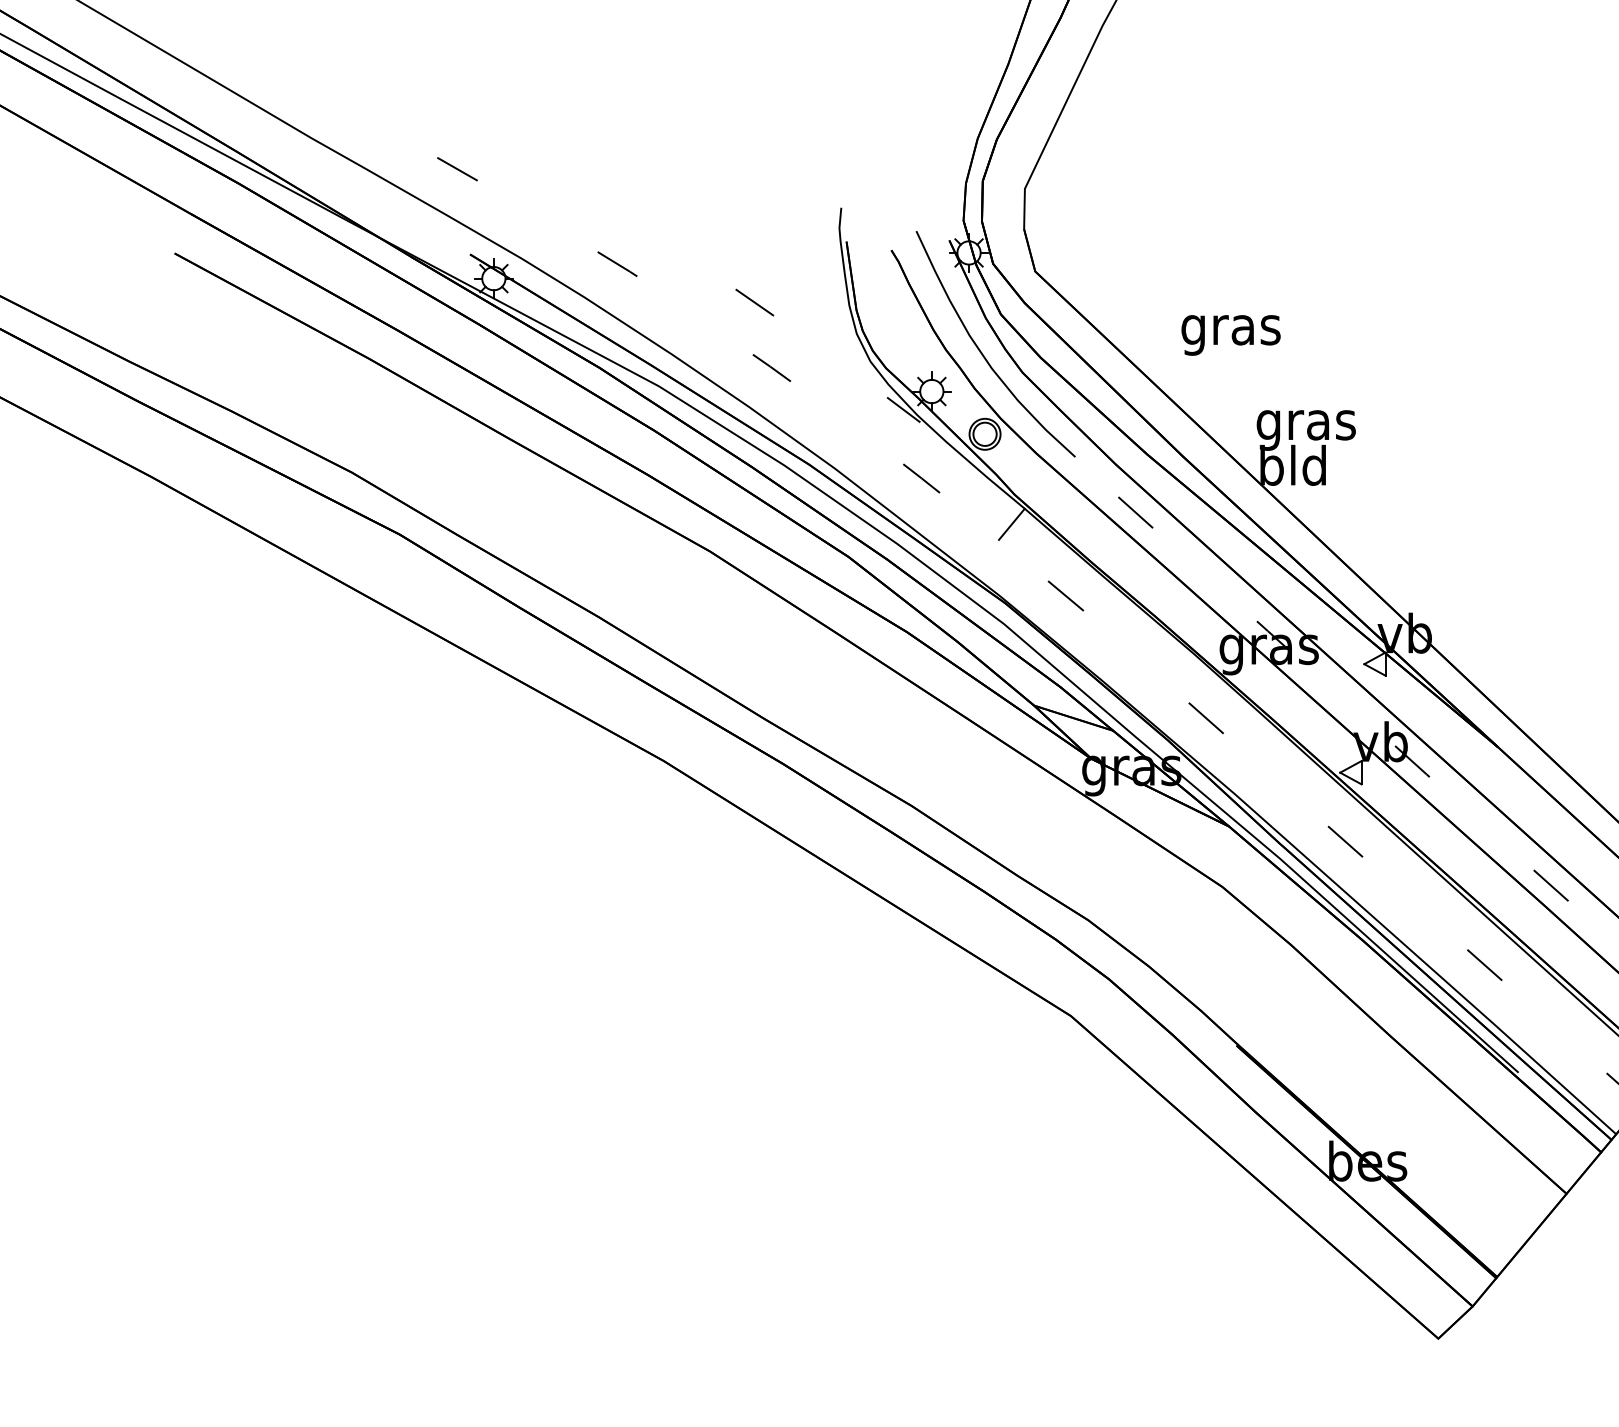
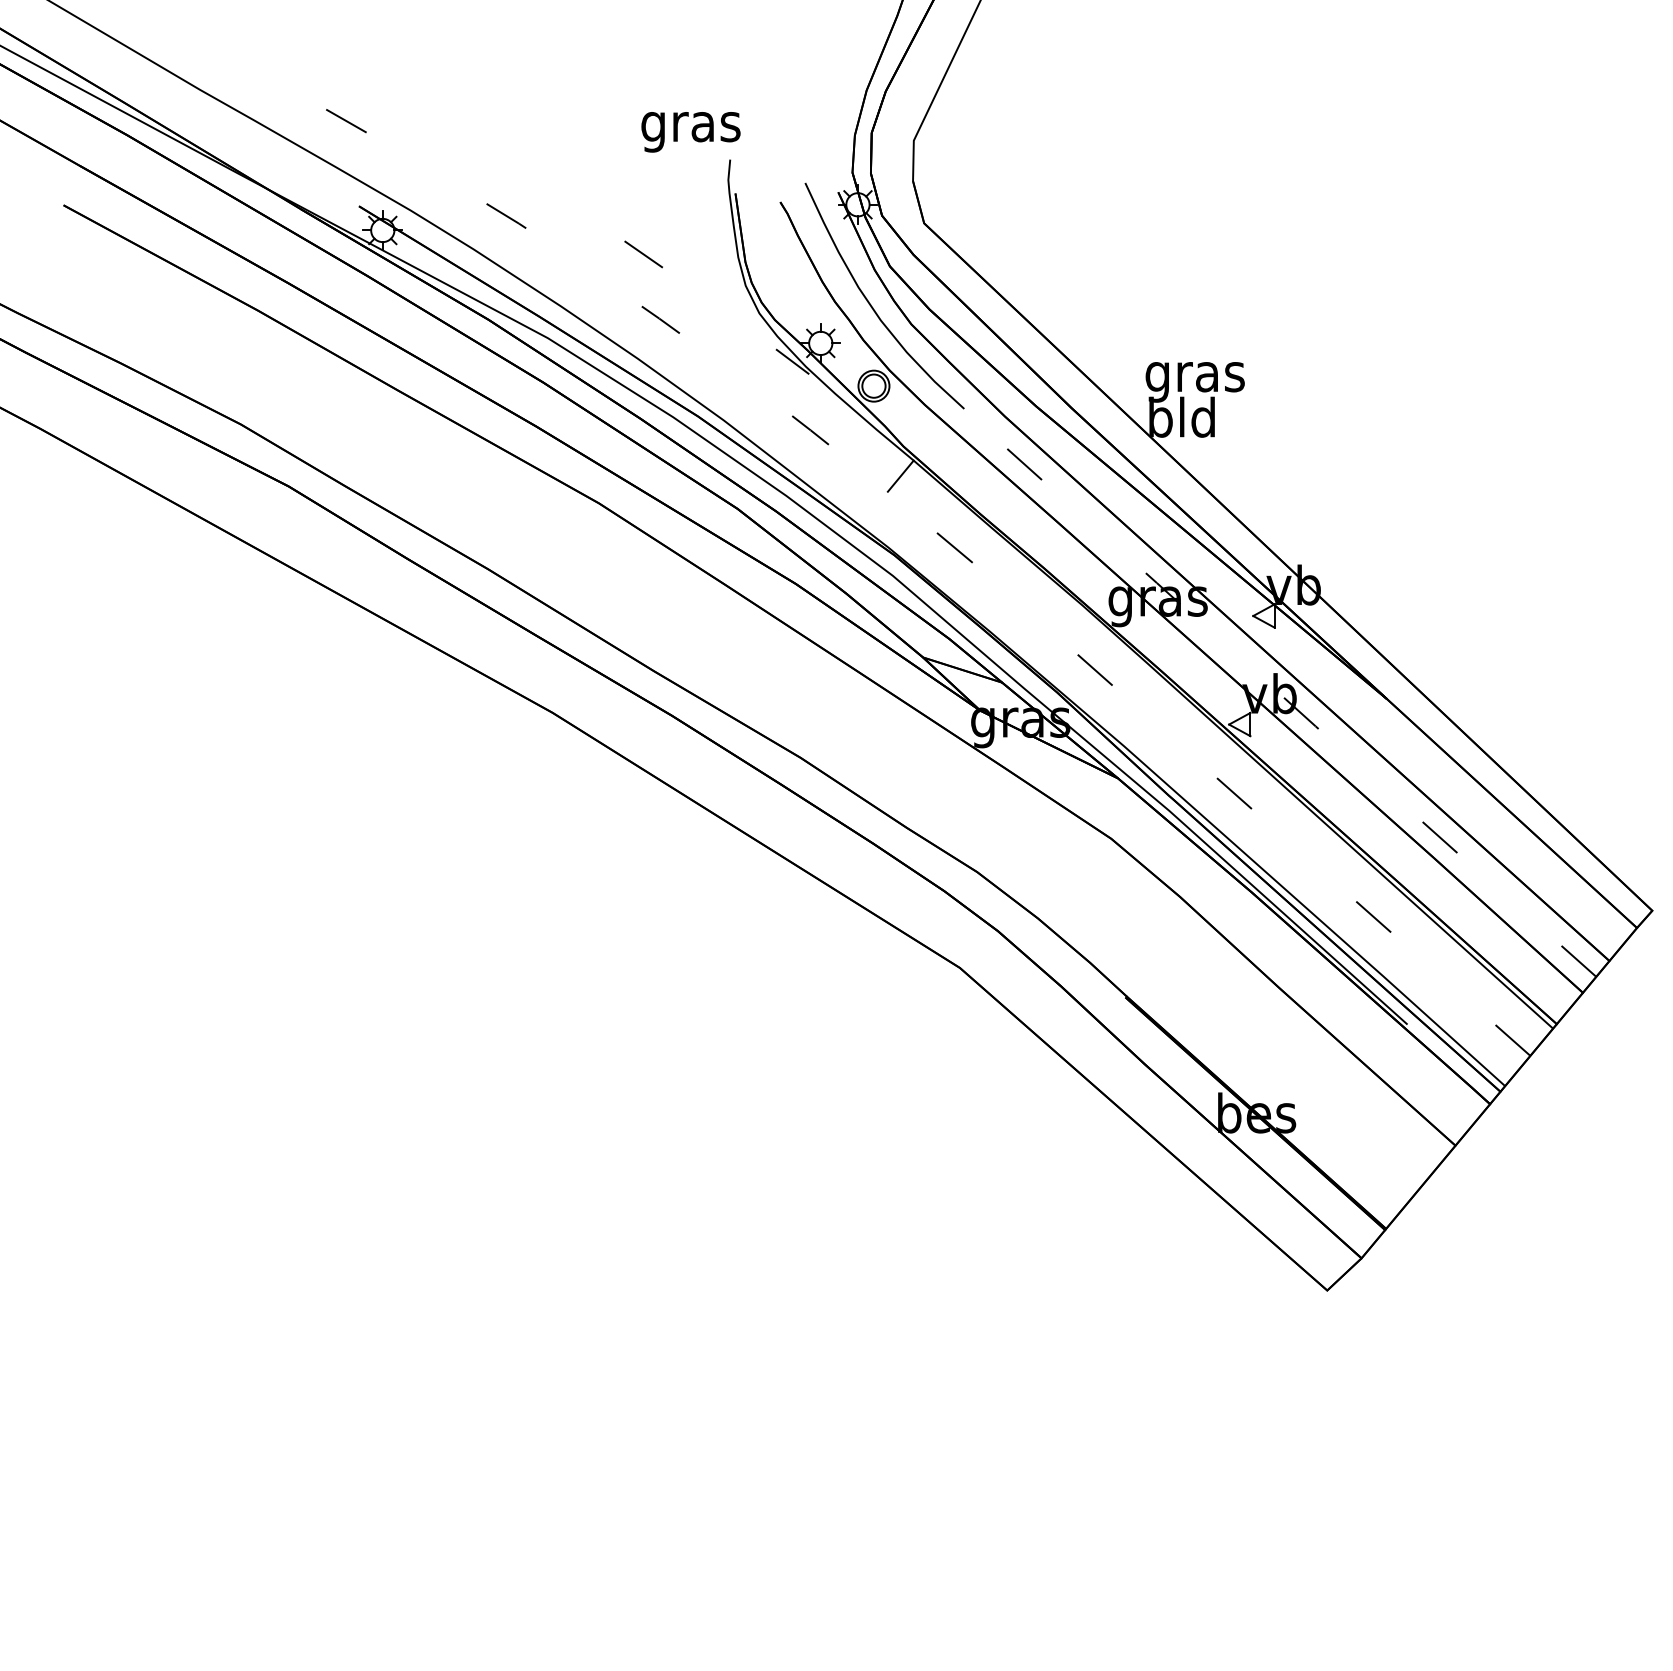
text: (1230, 335) -> (690, 132), moved

